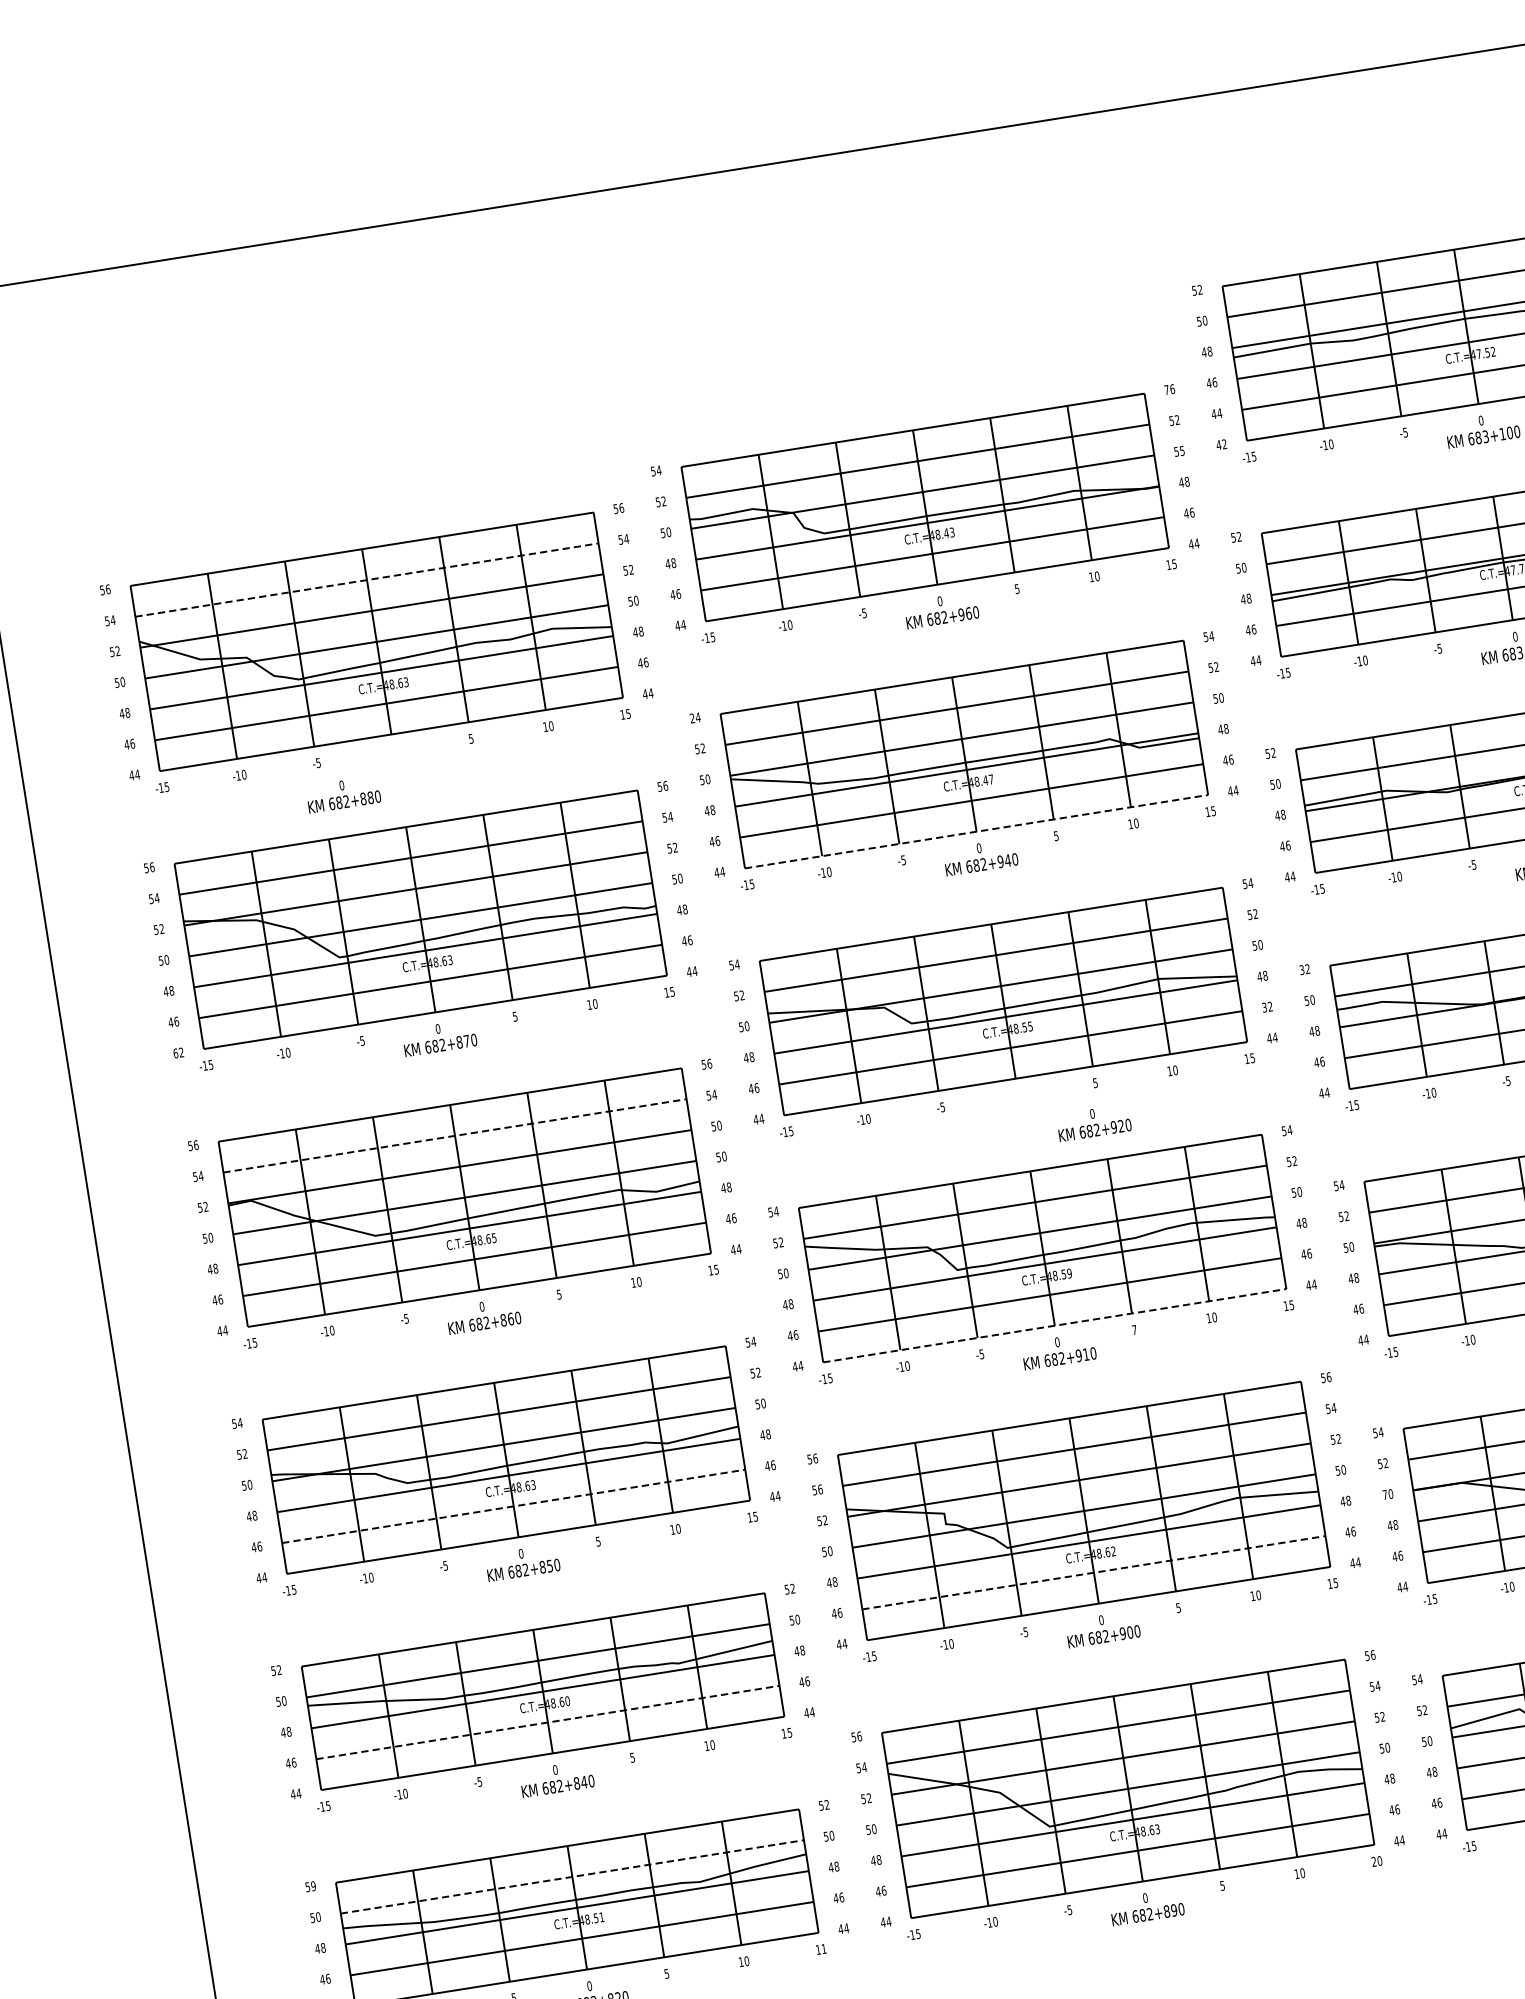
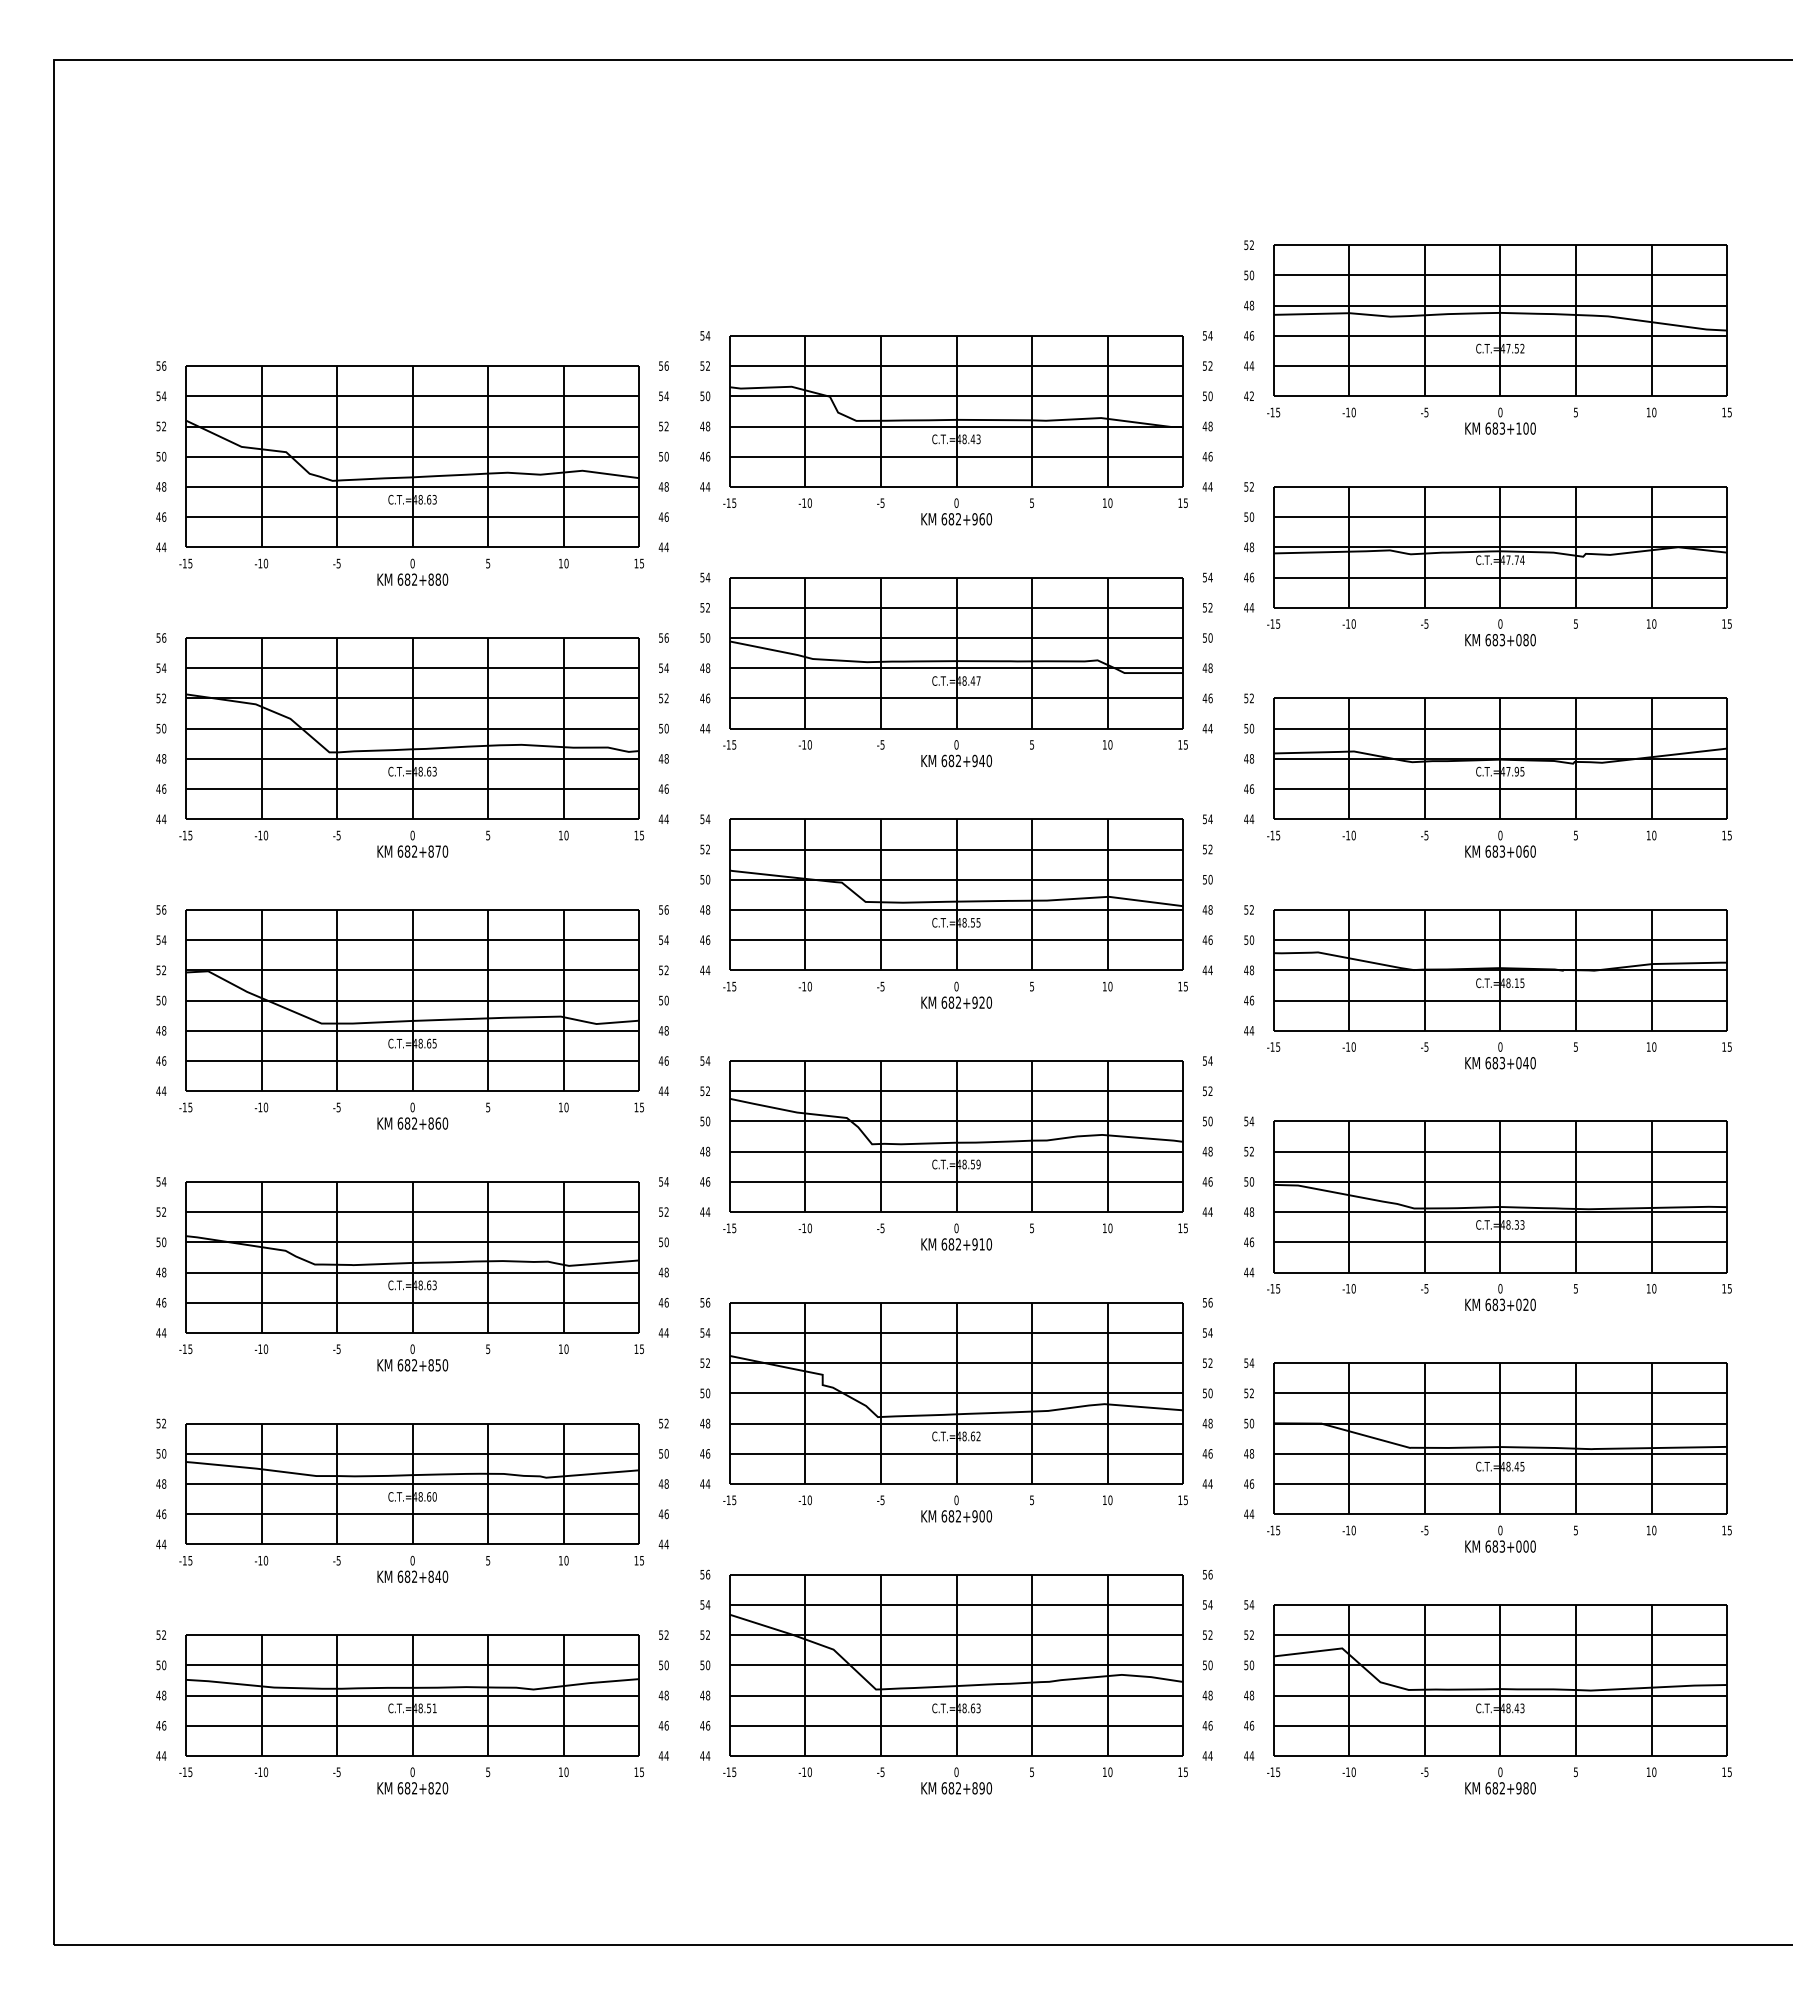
text: (1169, 389) -> (1207, 335), 76 -> 54
text: (1182, 451) -> (1210, 396), 55 -> 50
line: (366, 580) -> (412, 396), dashed -> solid
text: (692, 718) -> (702, 577), 24 -> 54
text: (343, 793) -> (412, 571), moved
line: (976, 831) -> (956, 728), dashed -> solid
text: (1301, 968) -> (1246, 908), 32 -> 52
text: (1267, 1006) -> (1207, 939), 32 -> 46
text: (178, 1053) -> (161, 819), 62 -> 44
text: (1093, 1122) -> (956, 994), moved
text: (719, 1125) -> (666, 970), 50 -> 52
line: (454, 1136) -> (412, 940), dashed -> solid
line: (1054, 1326) -> (956, 1212), dashed -> solid
text: (1135, 1330) -> (1032, 1228), 7 -> 5
text: (819, 1489) -> (707, 1332), 56 -> 54
text: (1385, 1494) -> (1246, 1423), 70 -> 50
line: (513, 1506) -> (412, 1302), dashed -> solid
line: (1093, 1572) -> (956, 1453), dashed -> solid
line: (547, 1722) -> (412, 1514), dashed -> solid
text: (1377, 1860) -> (1183, 1771), 20 -> 15
line: (572, 1877) -> (412, 1665), dashed -> solid
text: (313, 1885) -> (164, 1634), 59 -> 52
text: (824, 1949) -> (642, 1772), 11 -> 15

